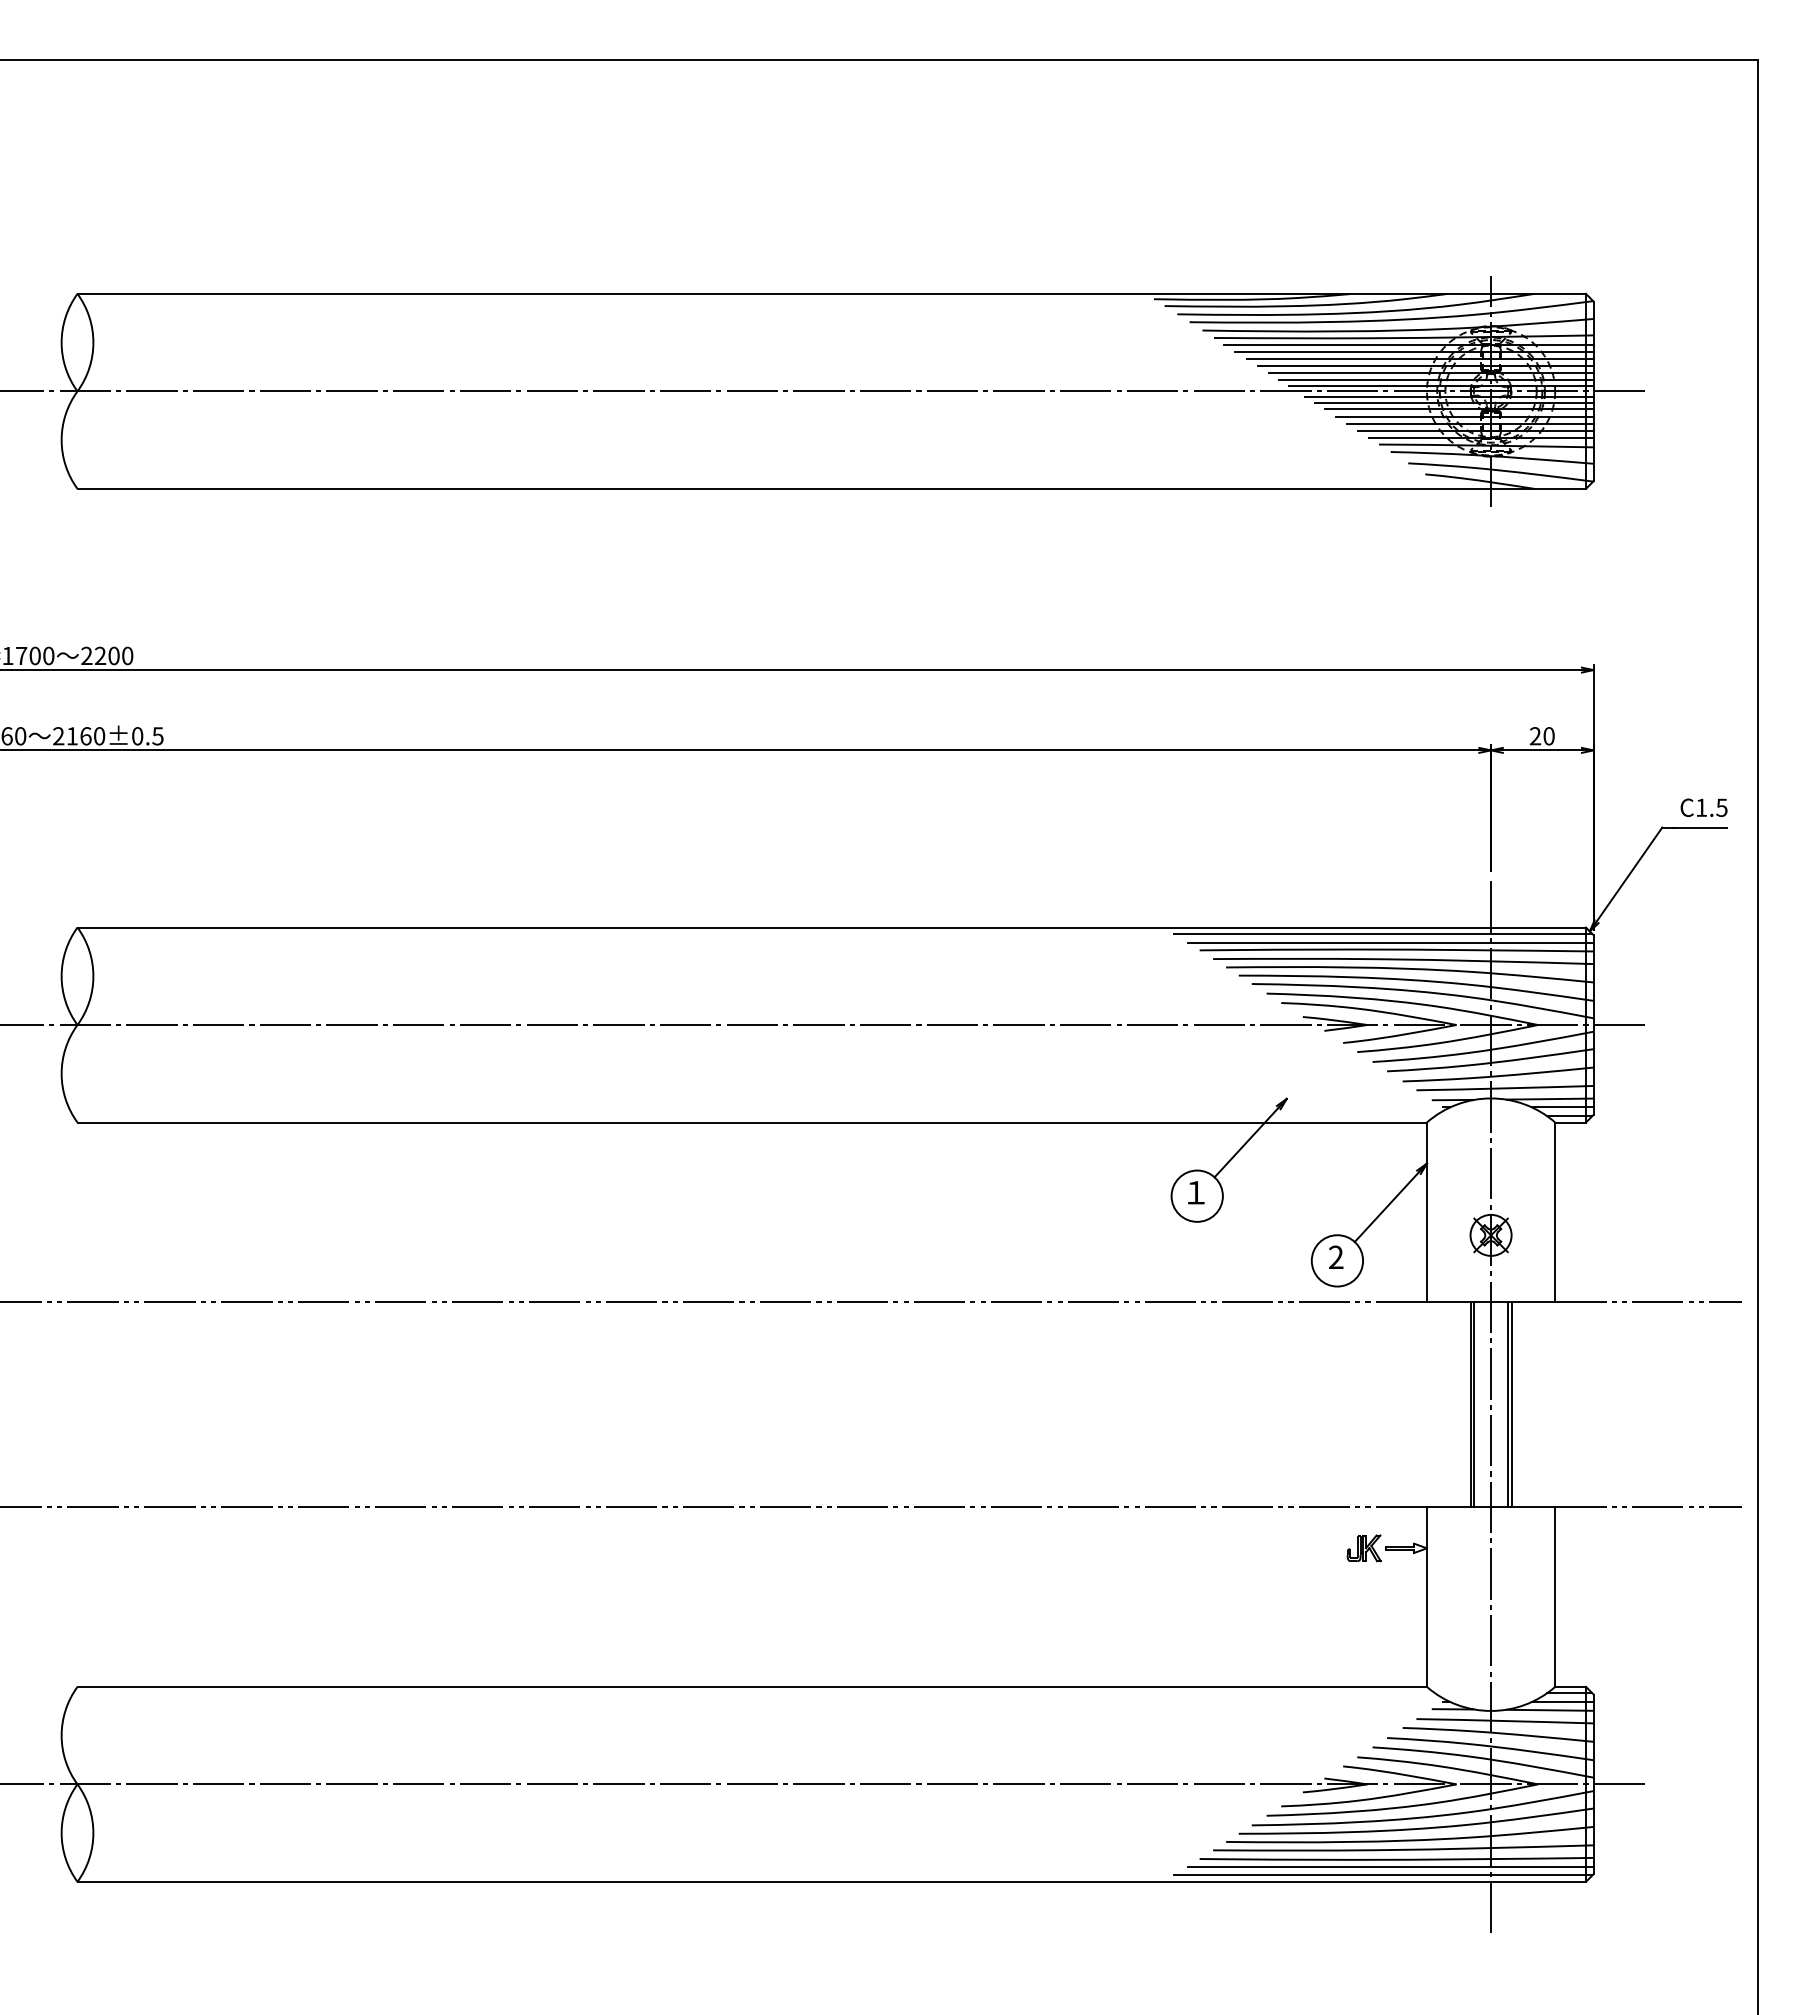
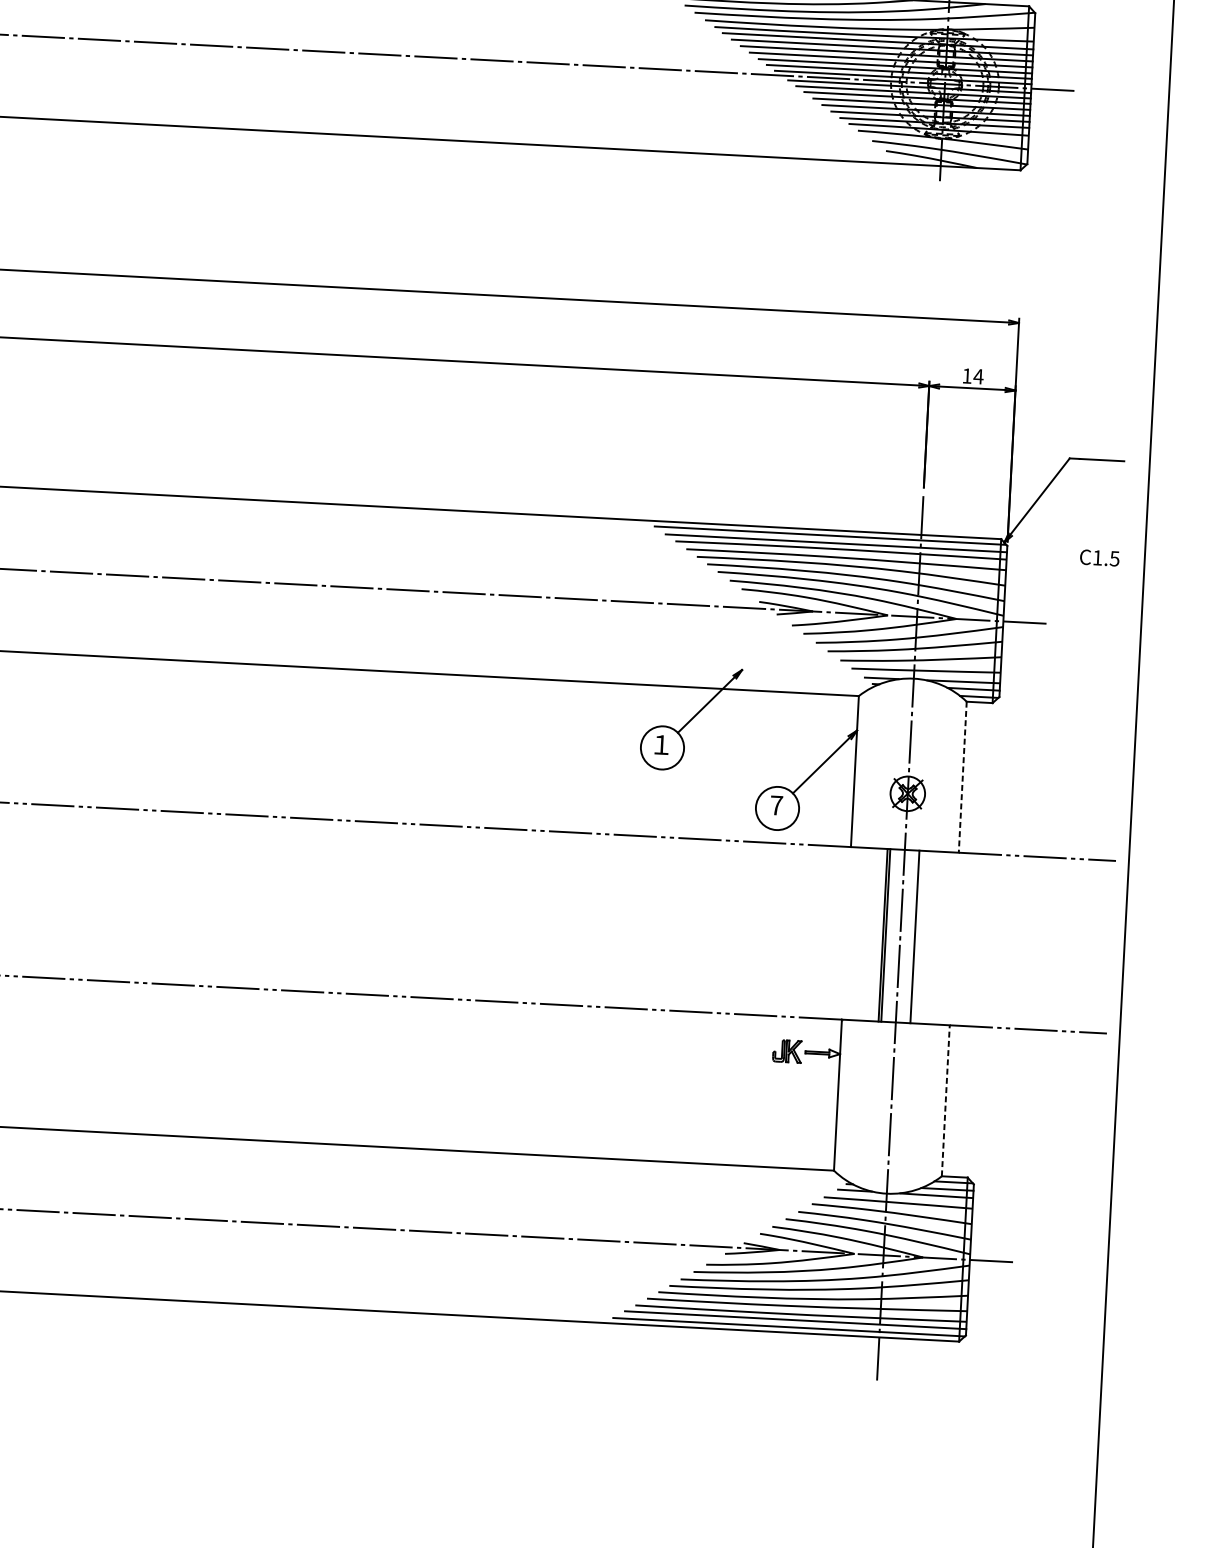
text: (1542, 736) -> (973, 376), 20 -> 14
text: (1703, 807) -> (1099, 557), moved
line: (1555, 1212) -> (963, 777), solid -> dashed
text: (1336, 1256) -> (776, 804), 2 -> 7
line: (1511, 1404) -> (917, 936), removed
line: (1555, 1597) -> (946, 1101), solid -> dashed

